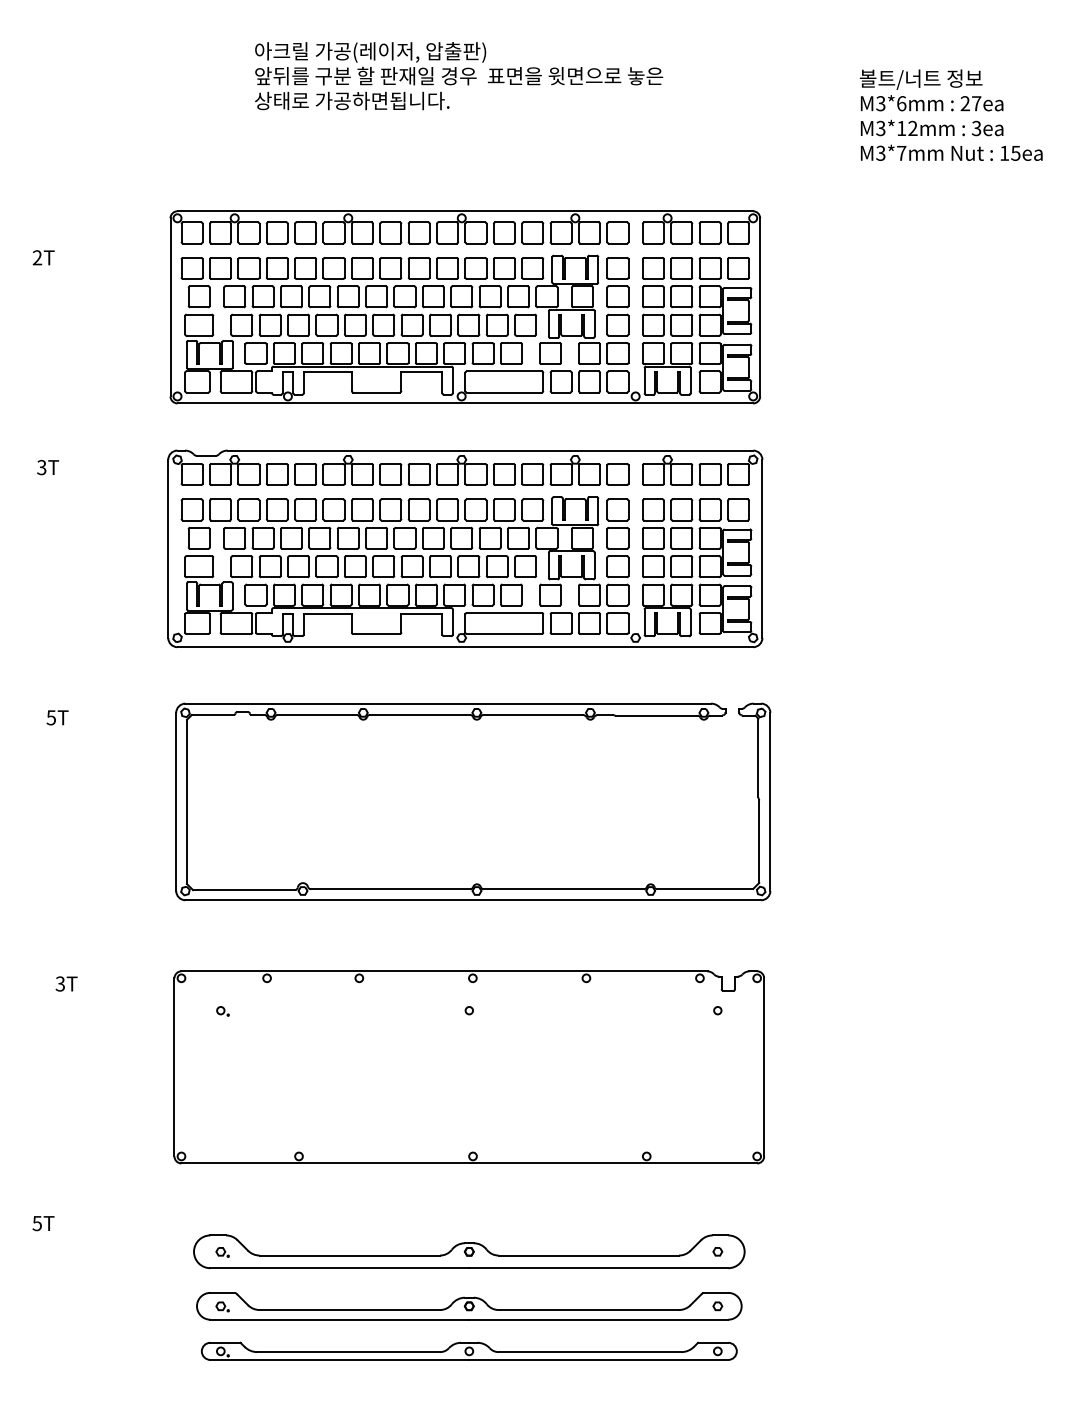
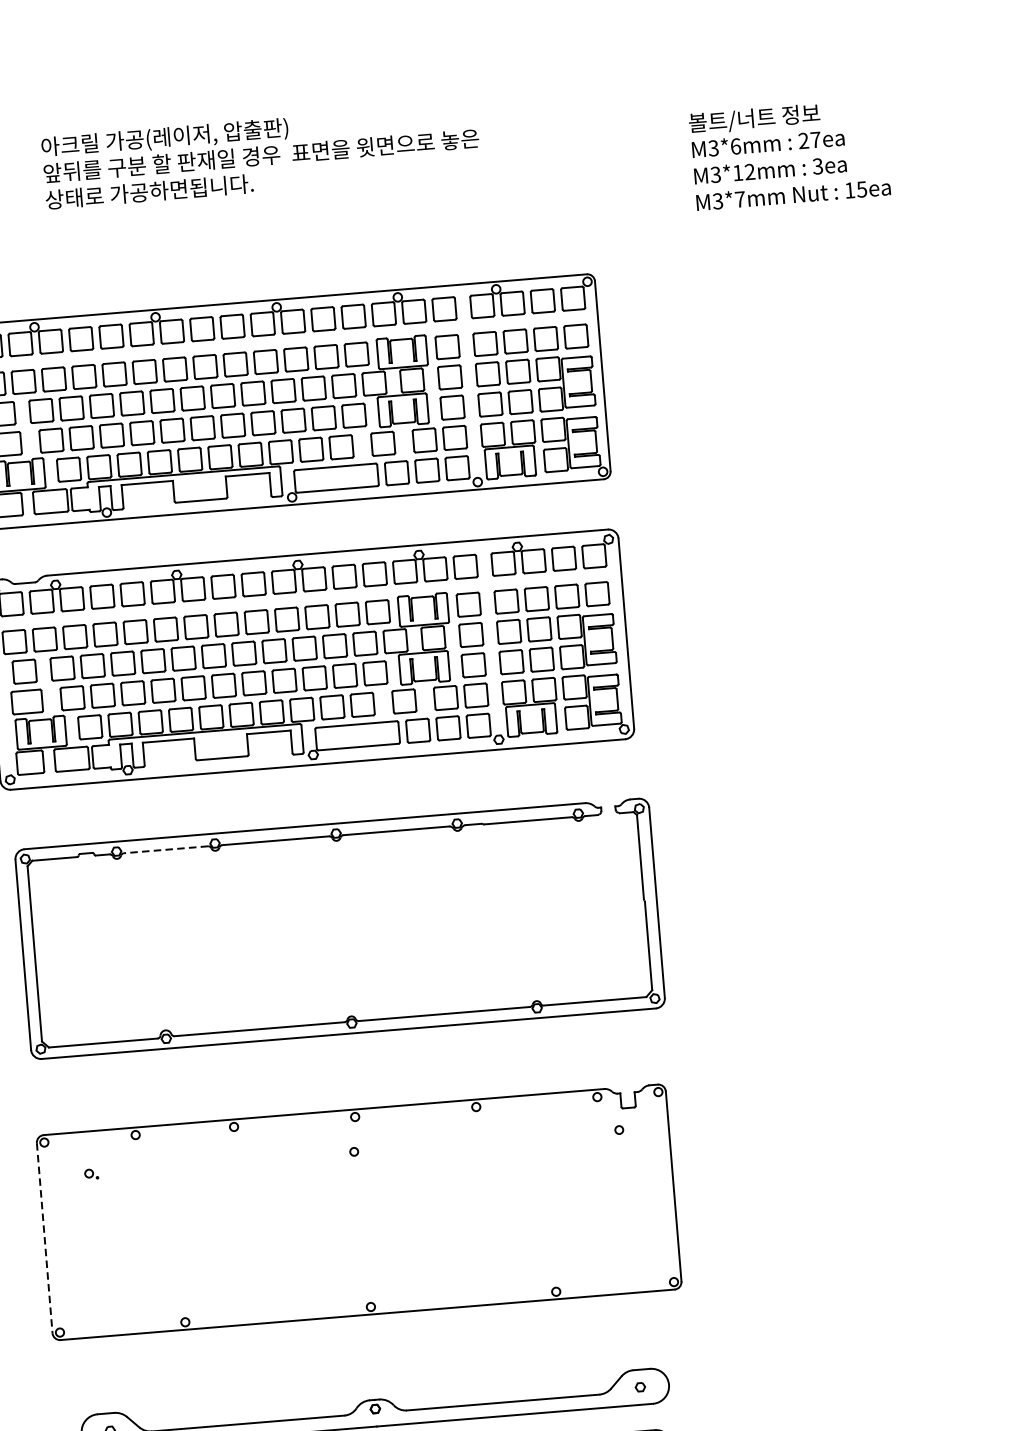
line: (316, 714) -> (165, 849), solid -> dashed
line: (174, 1067) -> (44, 1238), solid -> dashed

